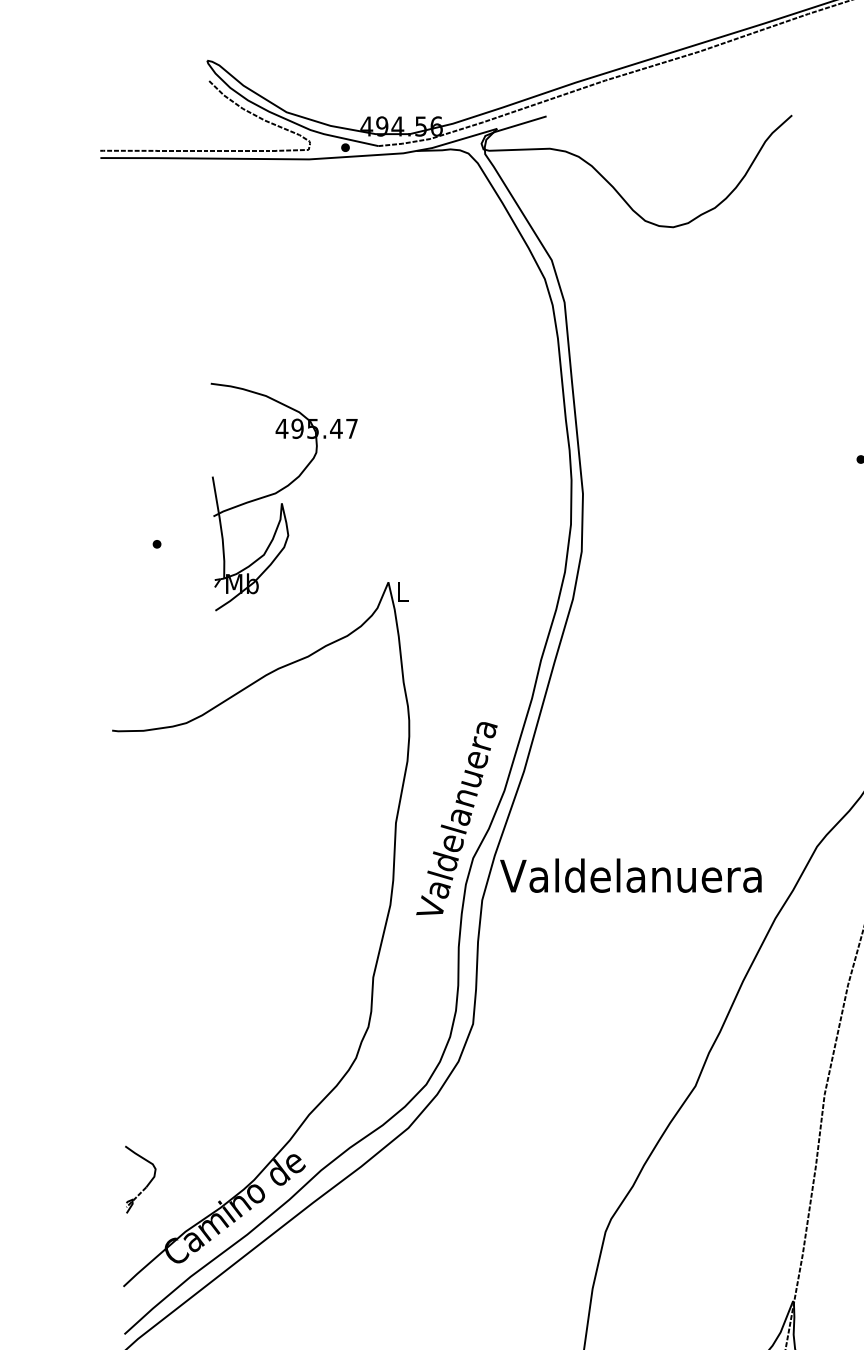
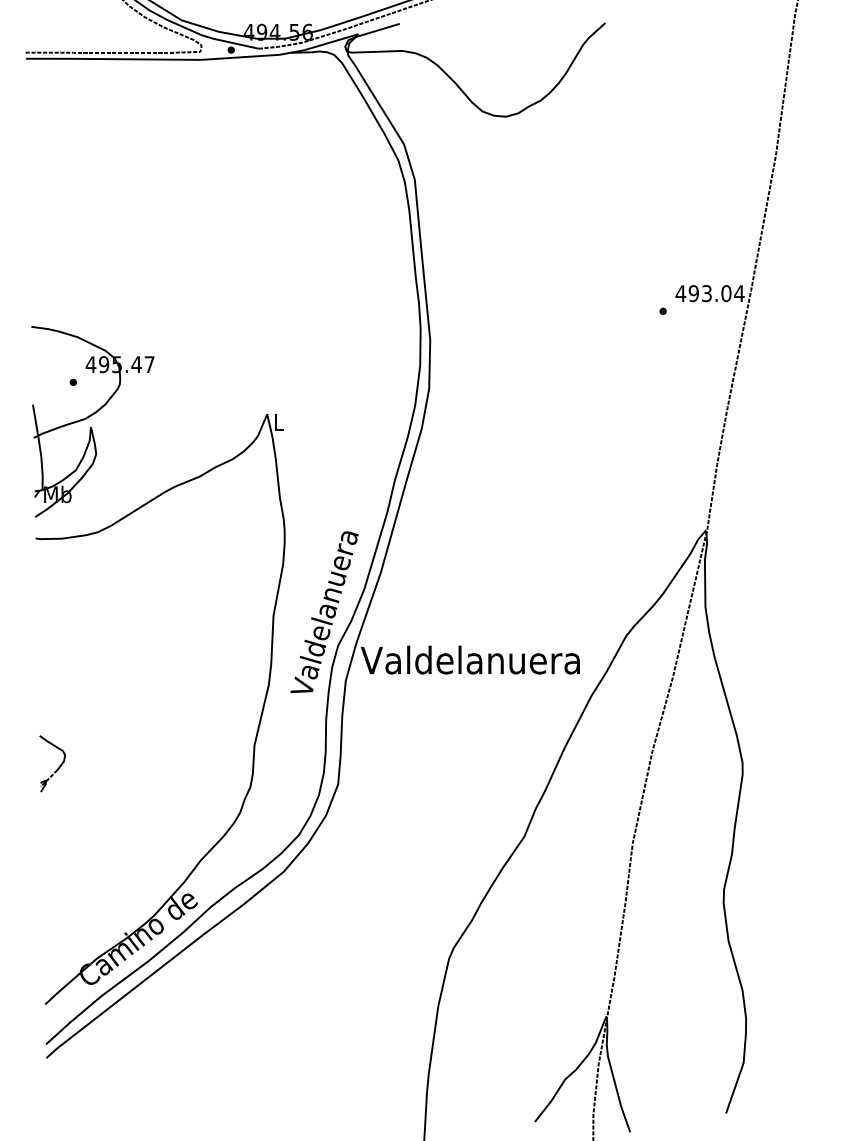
part: (283, 496) -> (92, 421), moved
part: (146, 1185) -> (57, 768), moved

